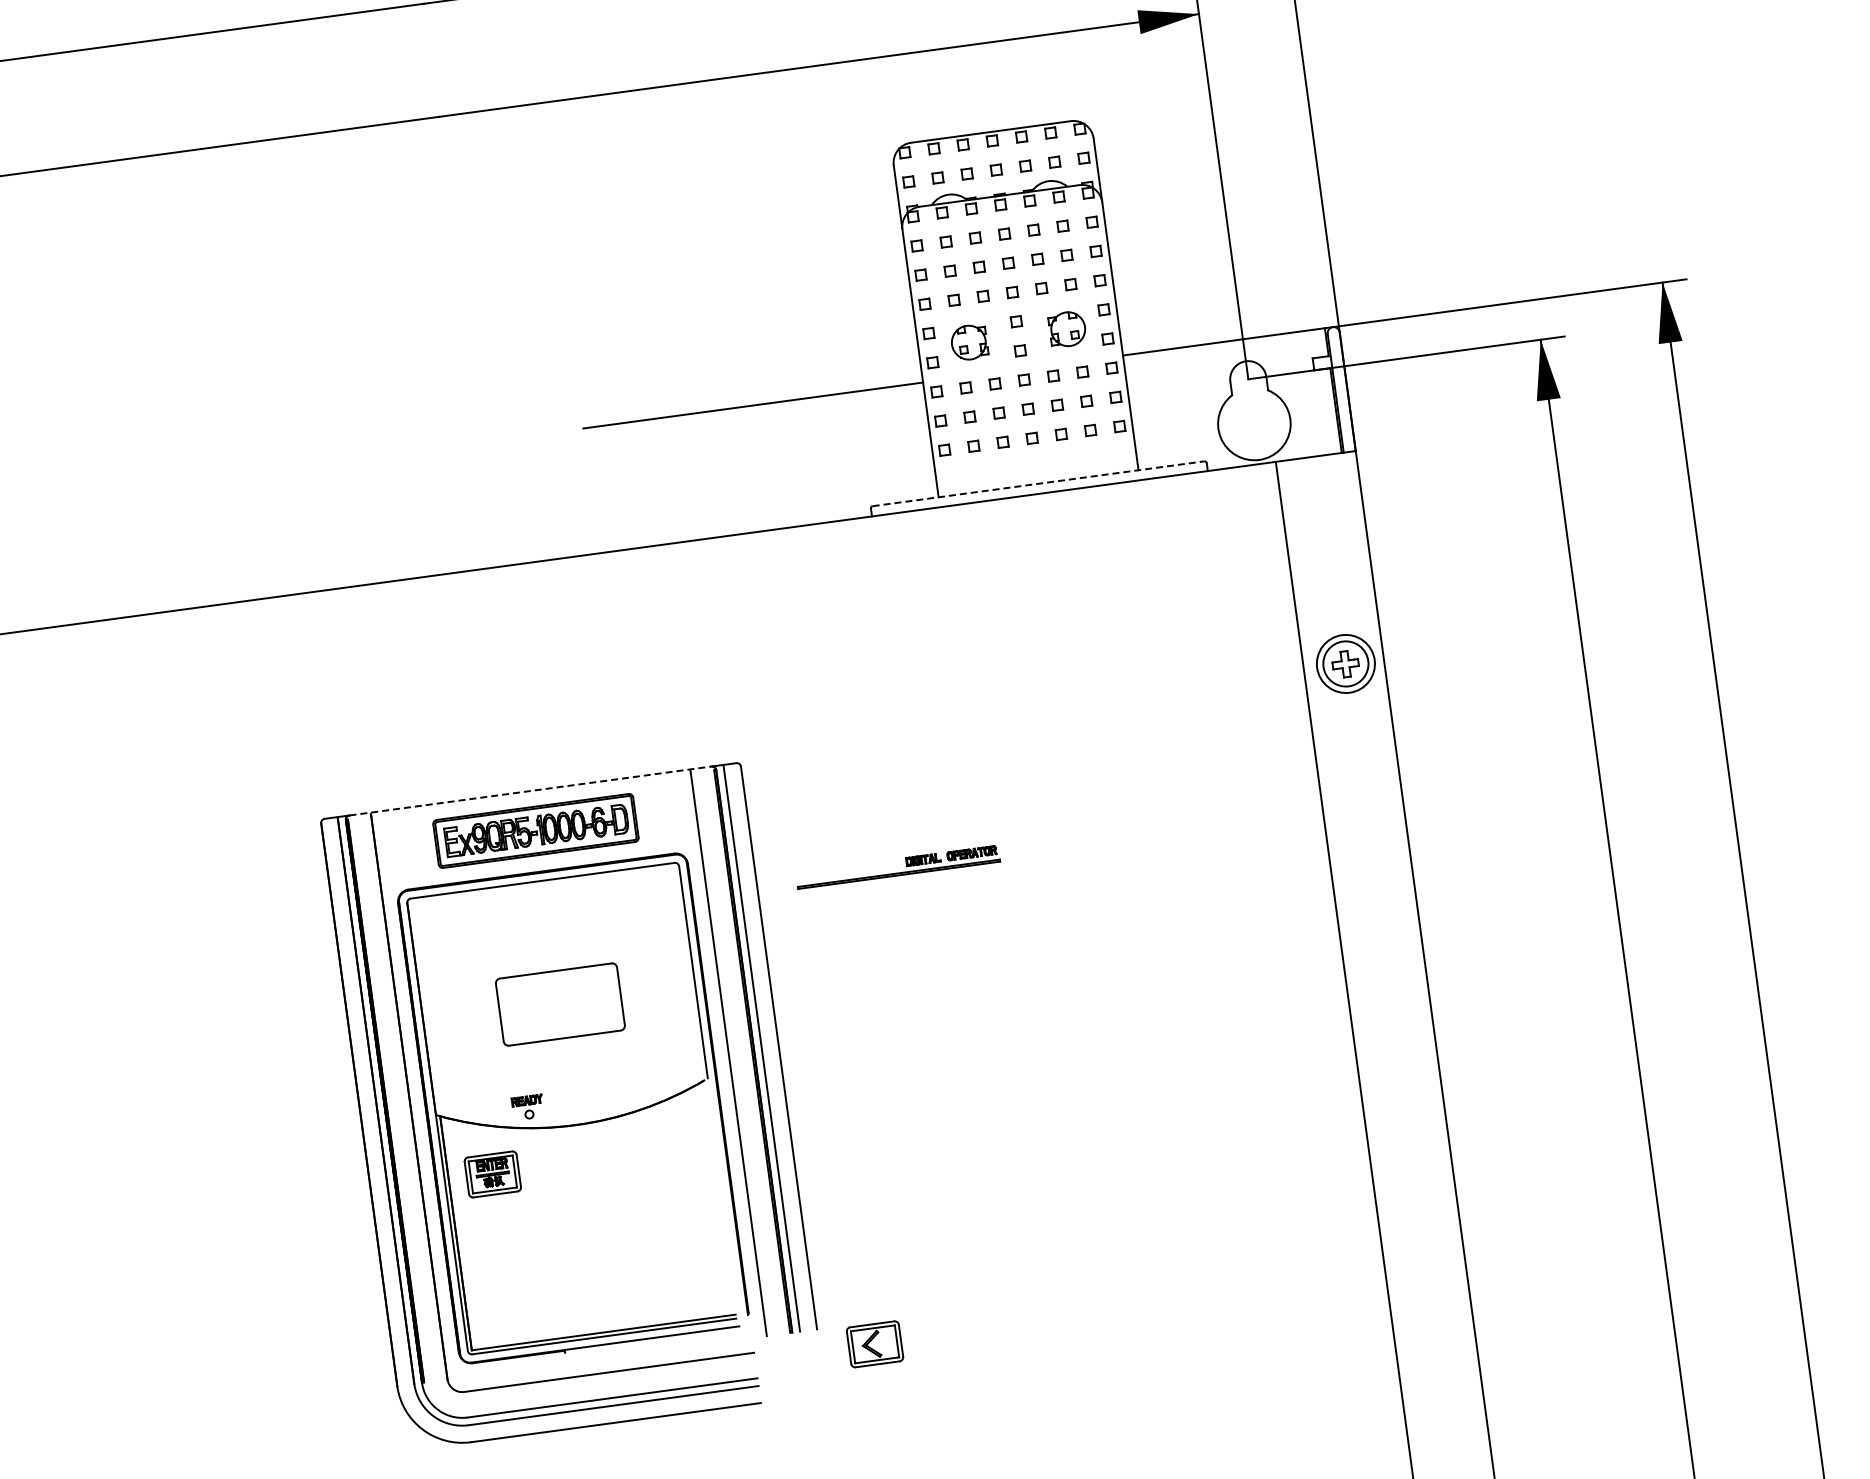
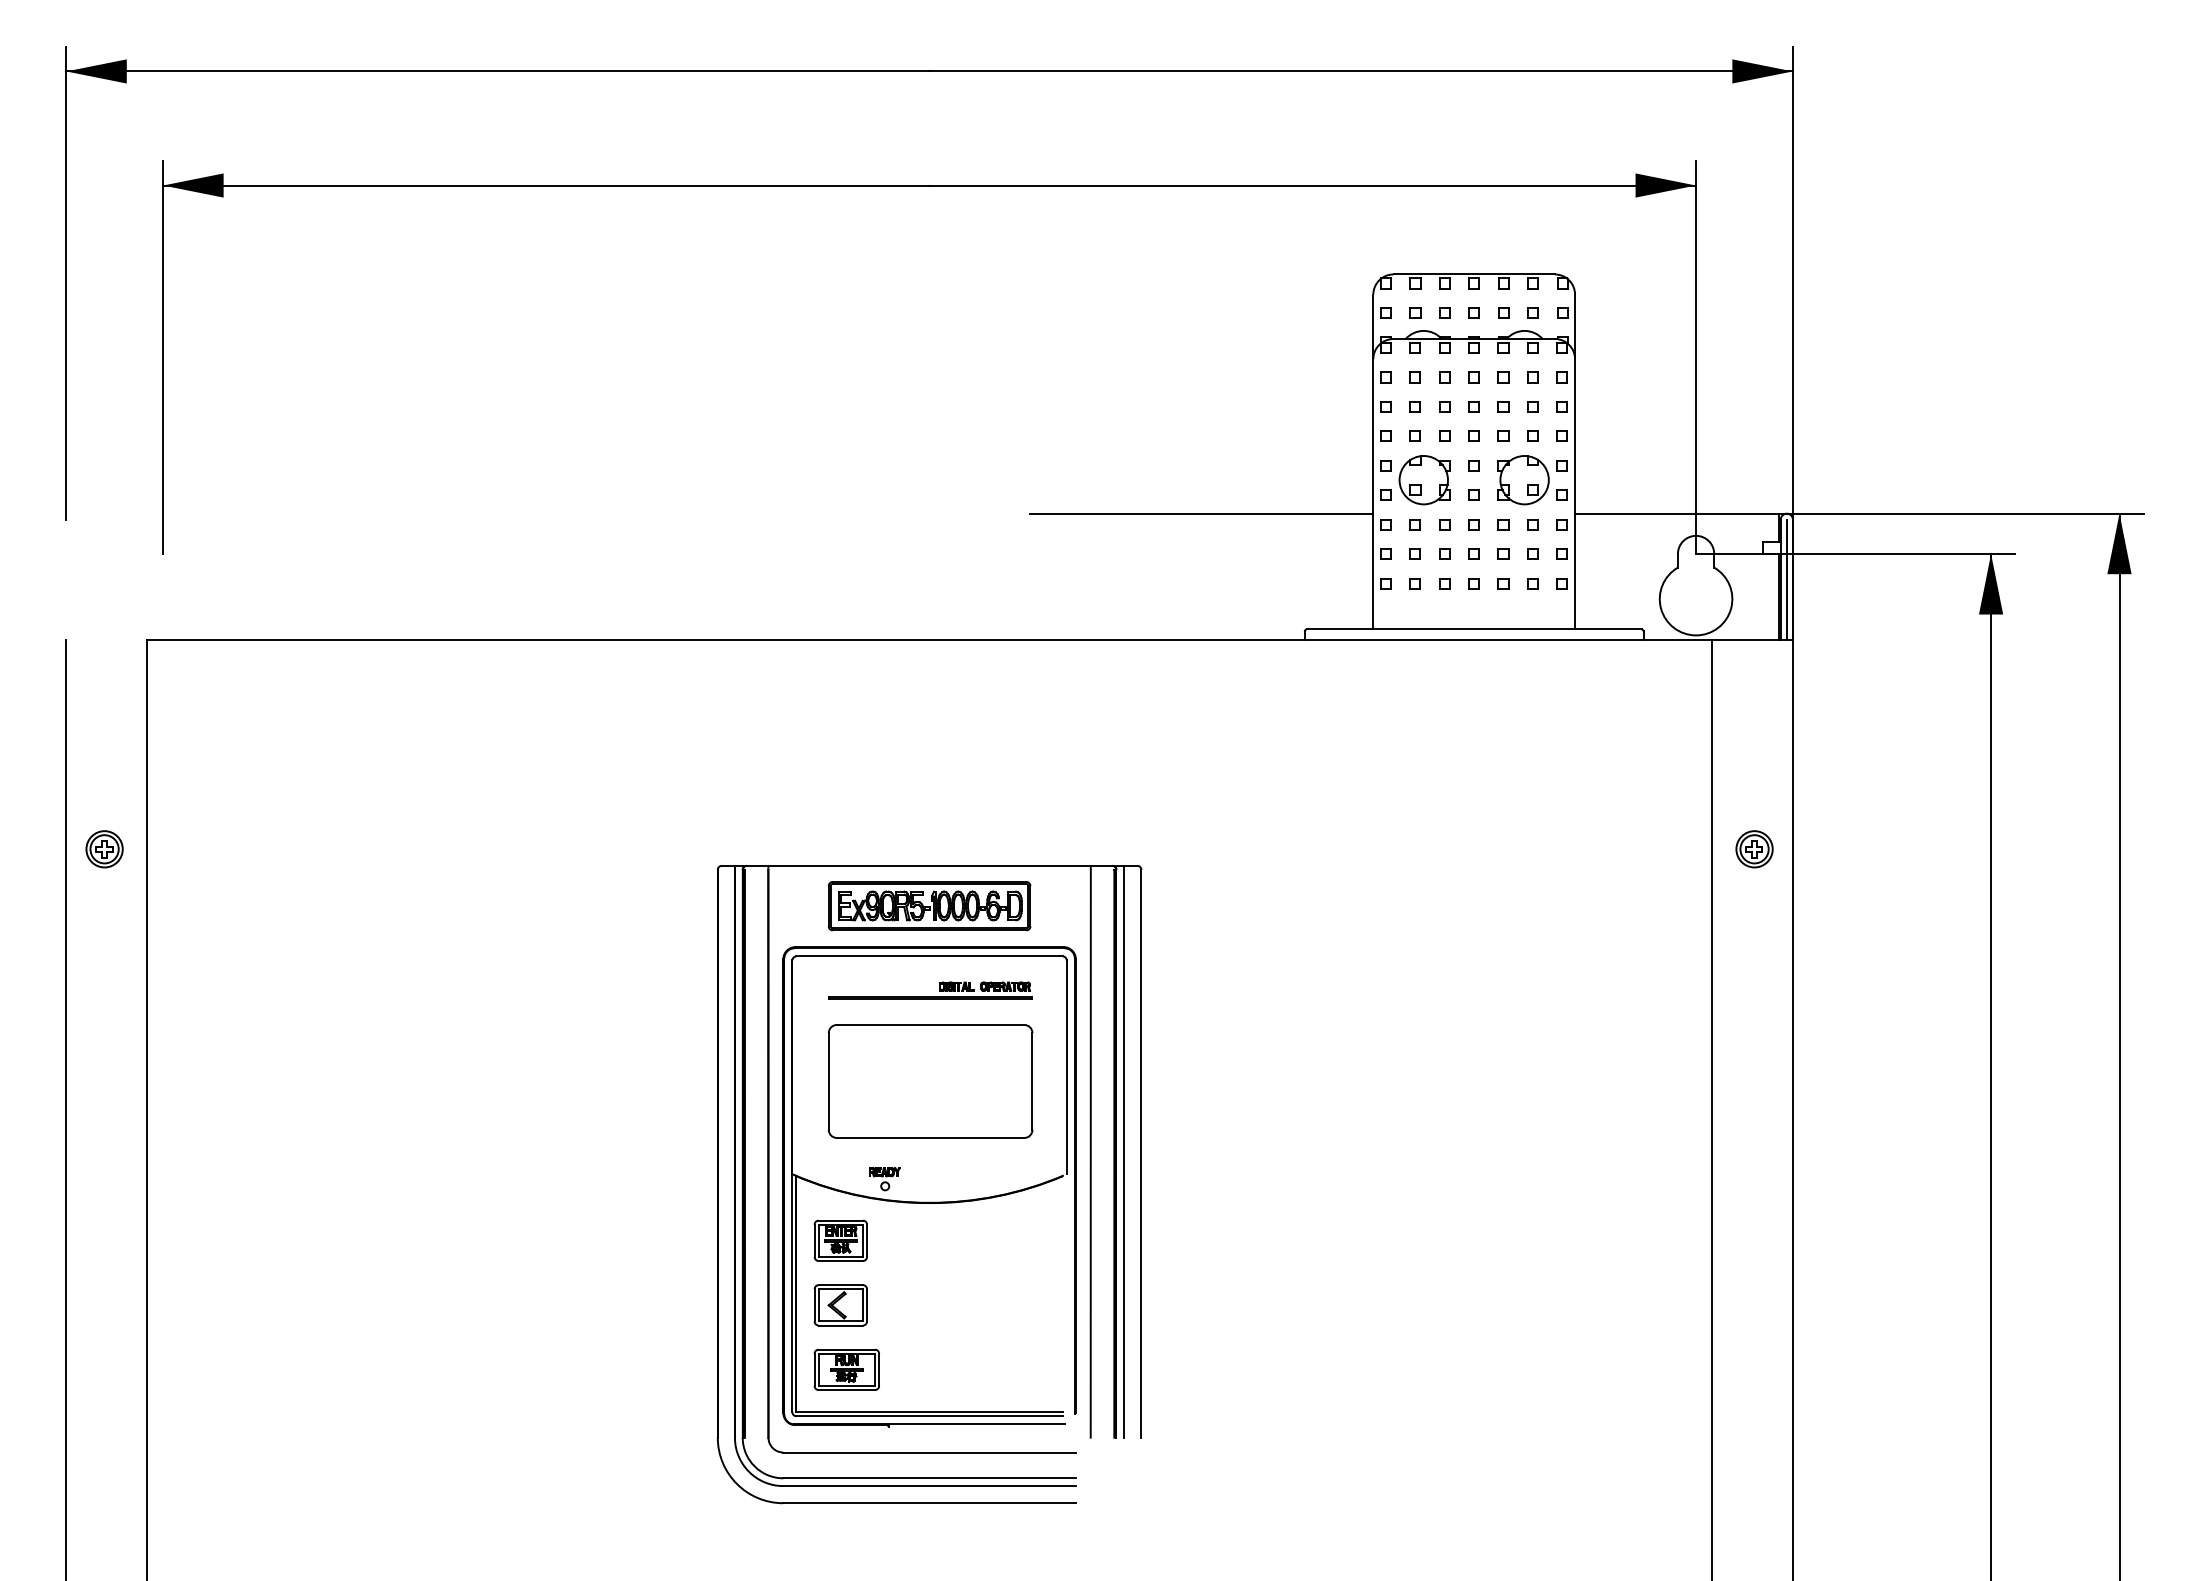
part: (1067, 329) -> (1523, 480), size x1.43
part: (969, 342) -> (1424, 480), size x1.43
line: (1341, 392) -> (1786, 579), added
line: (1038, 483) -> (1474, 629), dashed -> solid
part: (1345, 664) -> (1754, 849), size x0.62
line: (530, 790) -> (929, 865), dashed -> solid
part: (897, 867) -> (930, 990), moved
part: (560, 1004) -> (930, 1081), size x1.67
part: (515, 1301) -> (846, 1369), added
part: (874, 1344) -> (840, 1305), moved

